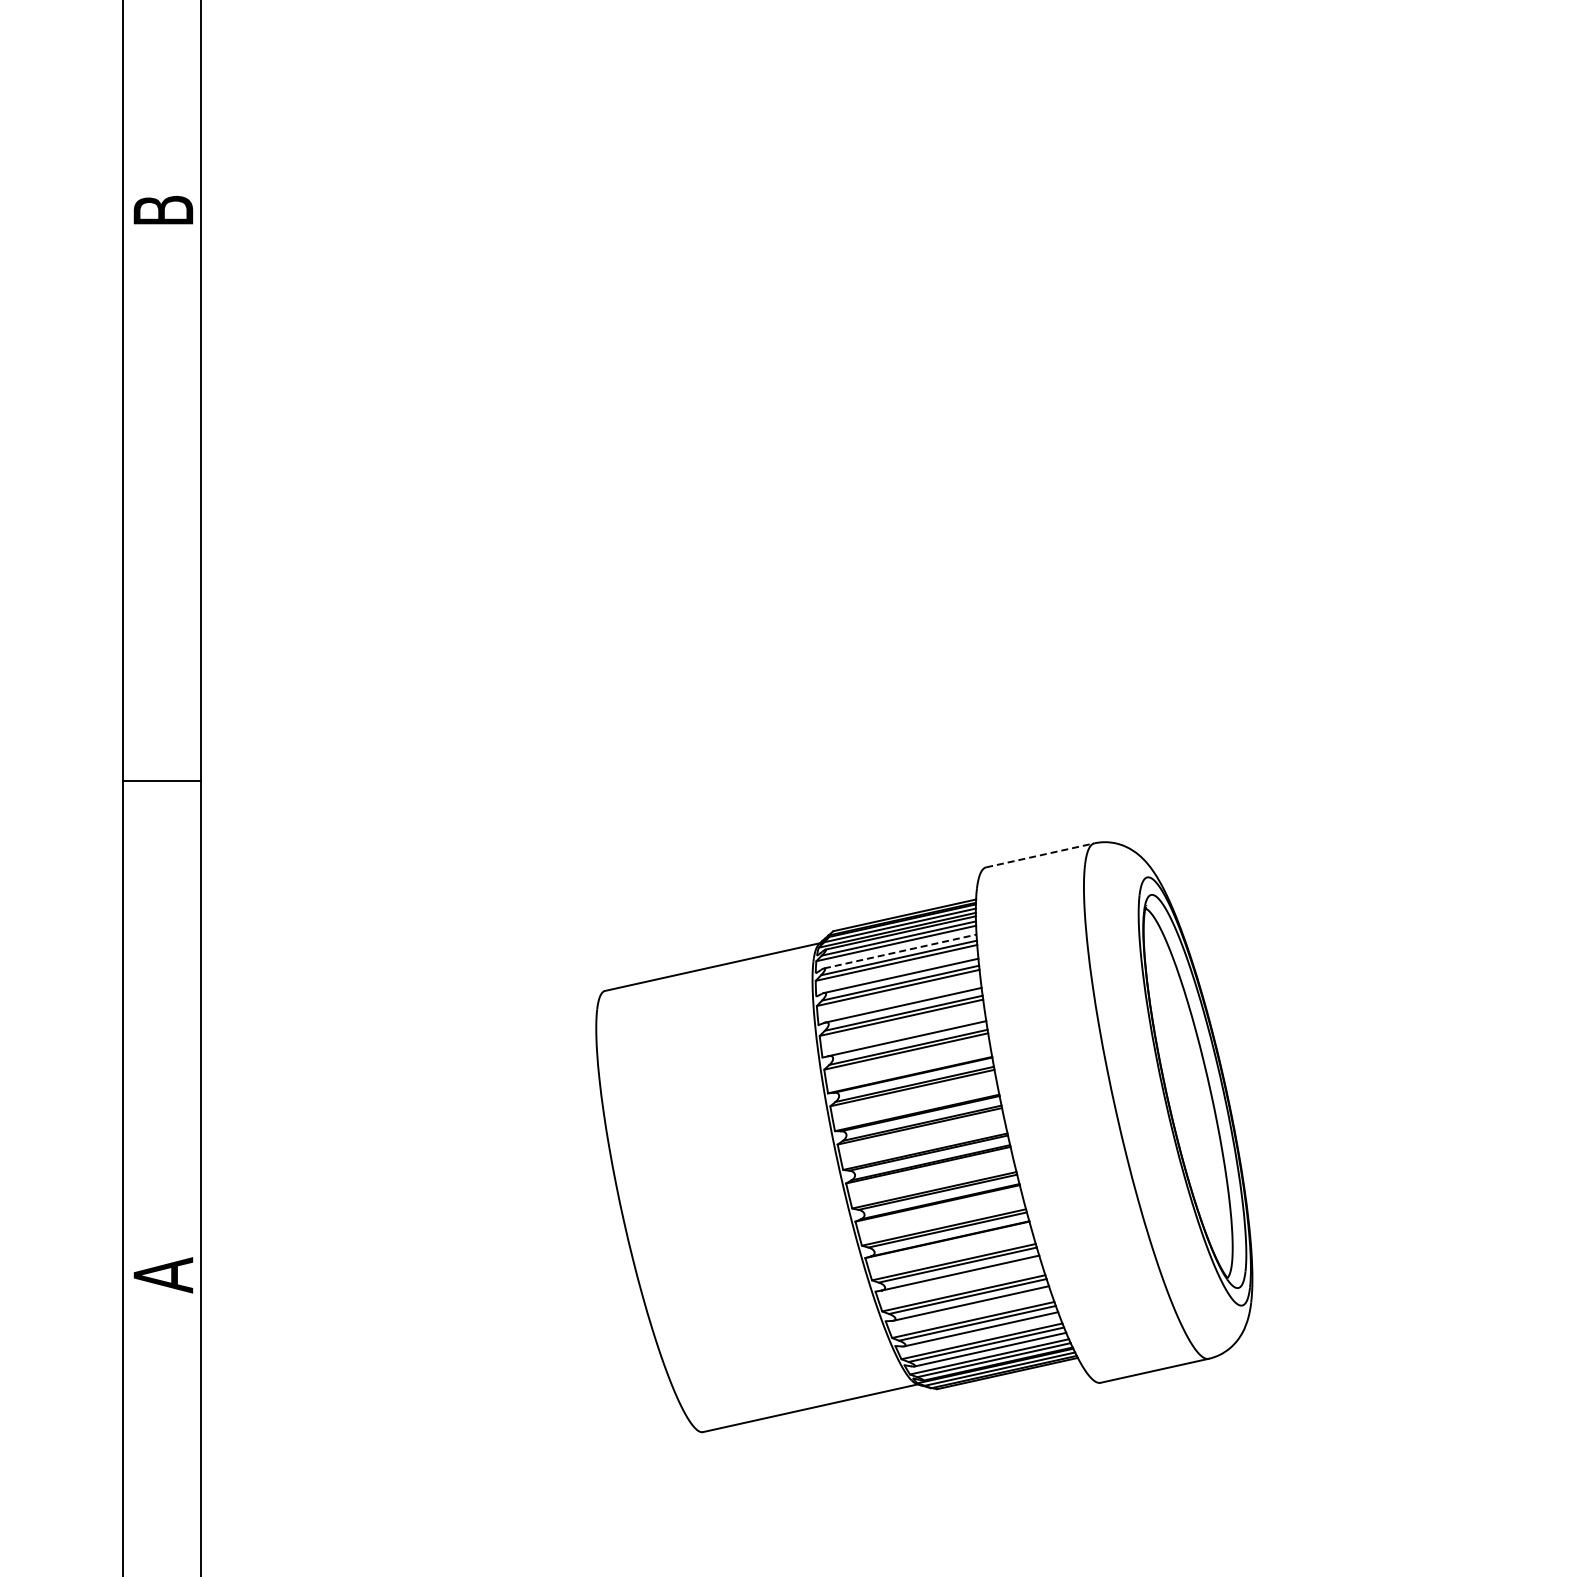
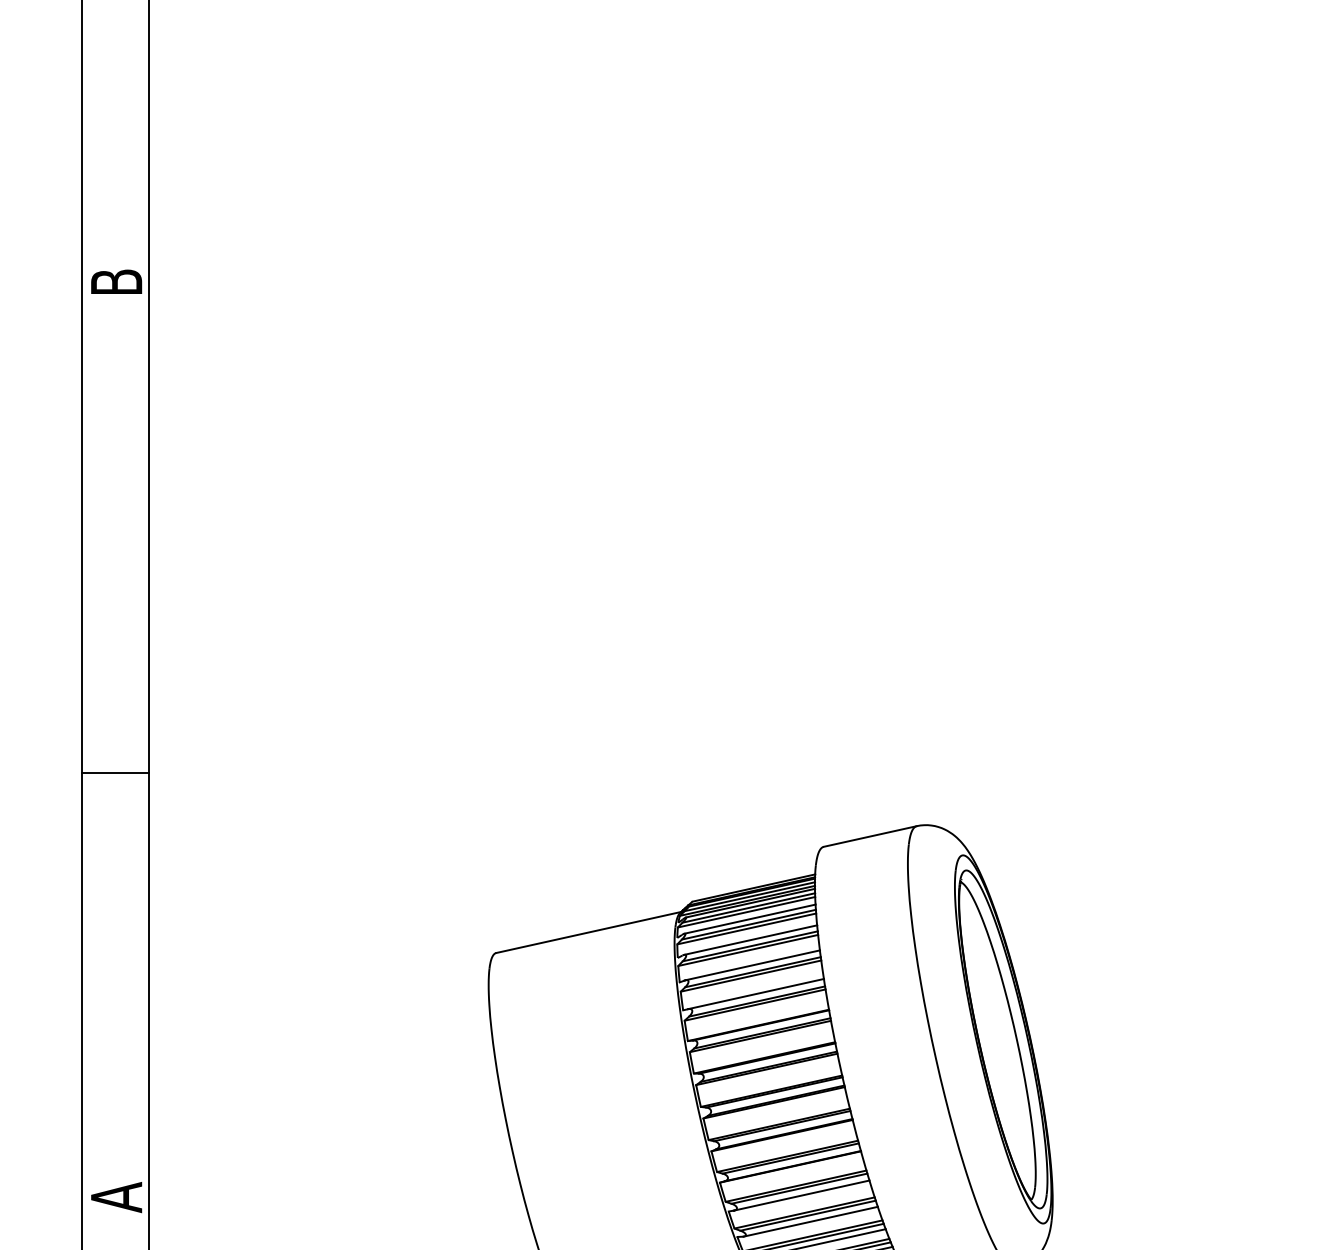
line: (1040, 855) -> (870, 836), dashed -> solid
line: (900, 951) -> (750, 919), dashed -> solid

